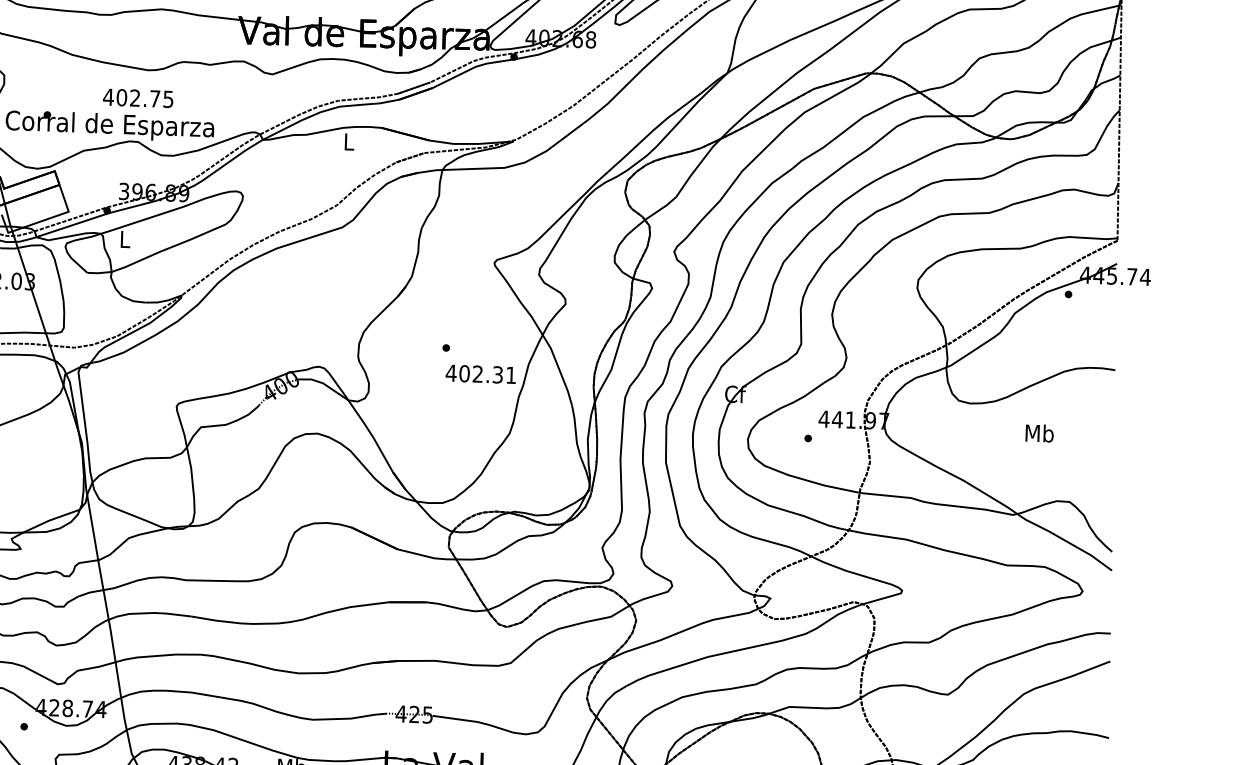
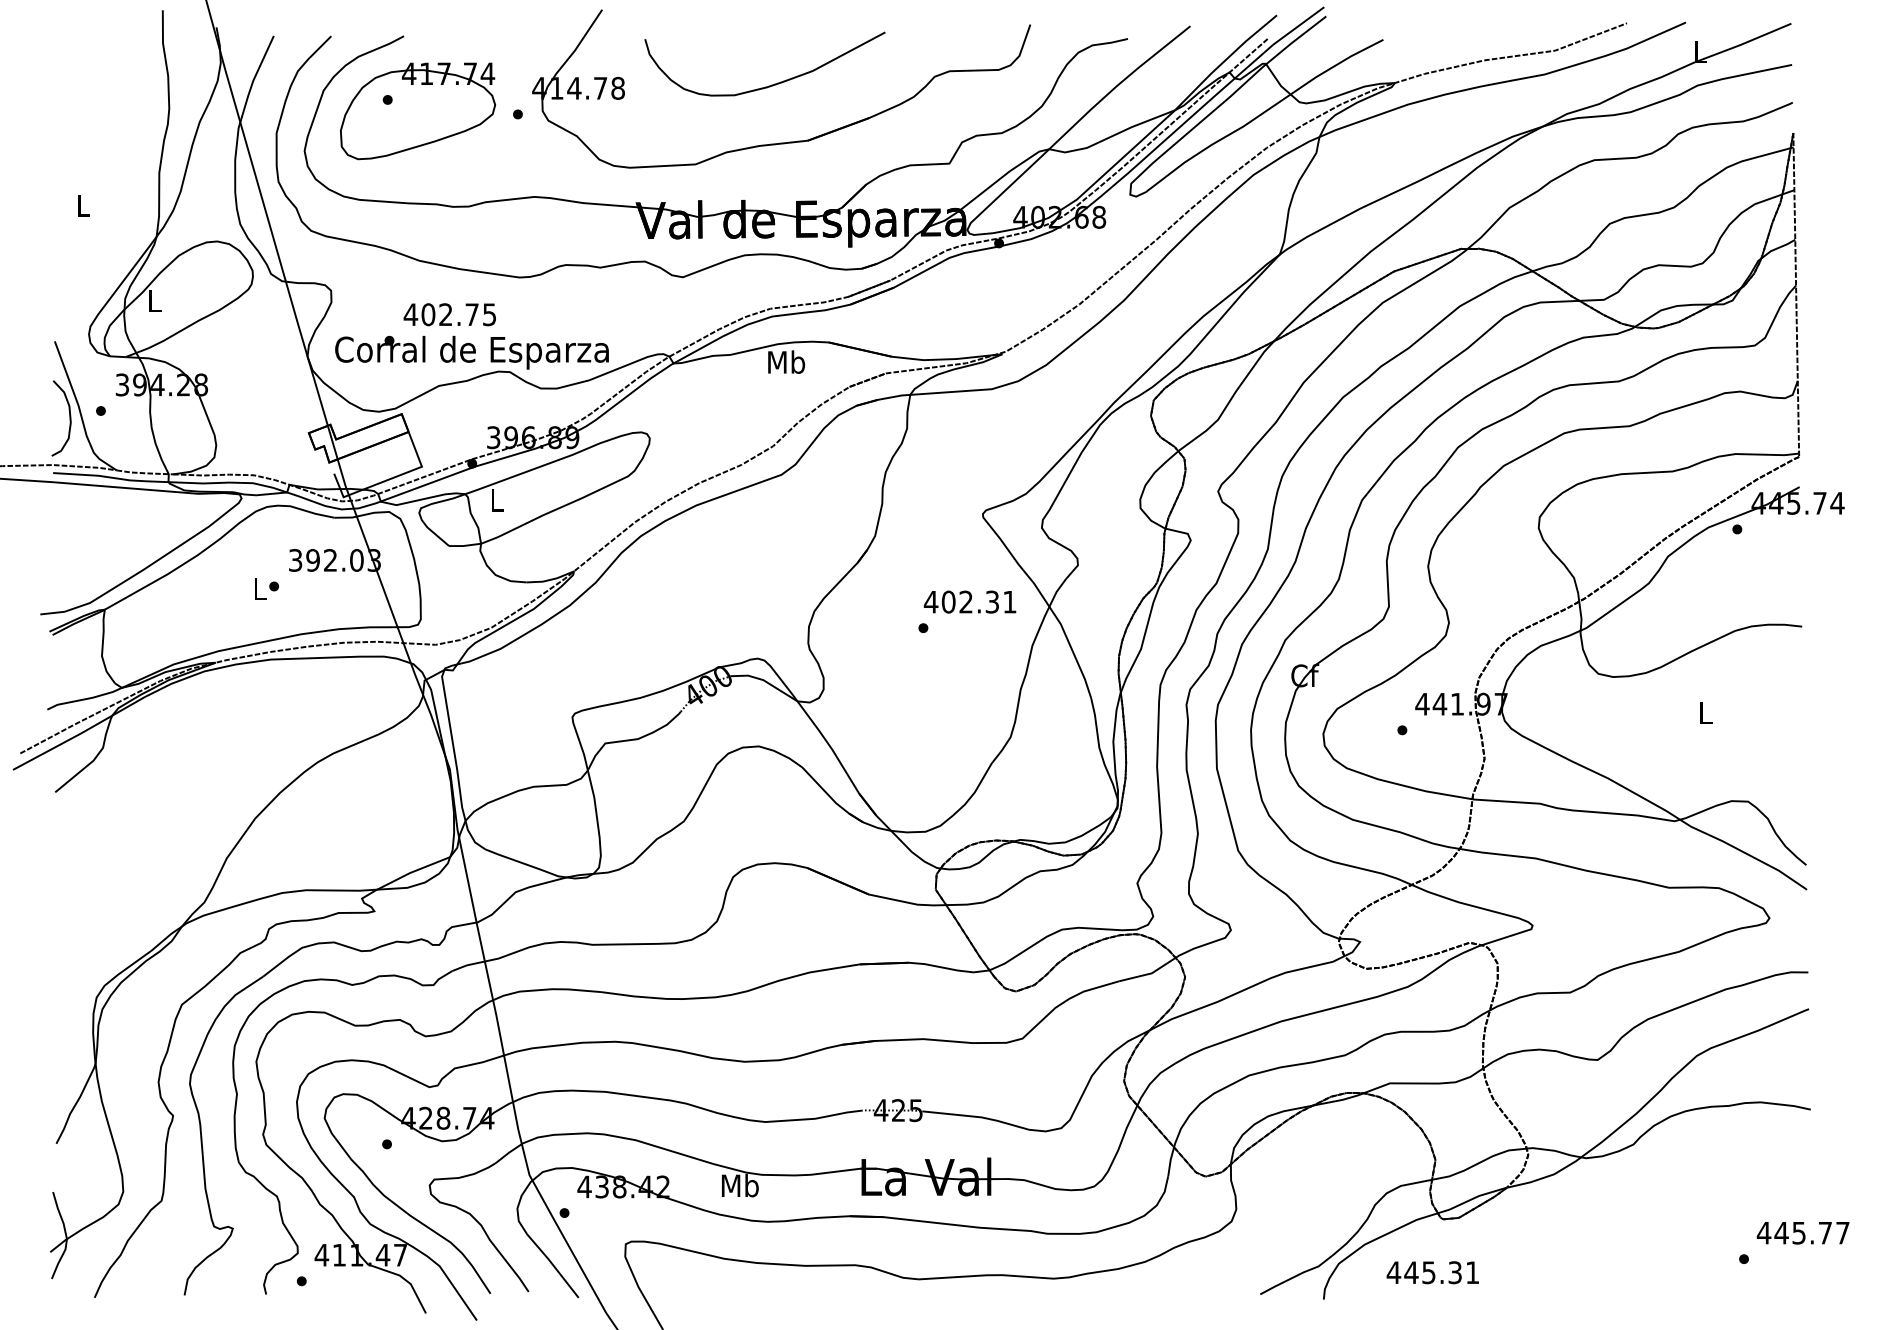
text: (137, 98) -> (449, 314), moved
text: (349, 141) -> (786, 361), L -> Mb
text: (480, 373) -> (969, 601), moved
text: (1039, 432) -> (1705, 712), Mb -> L

